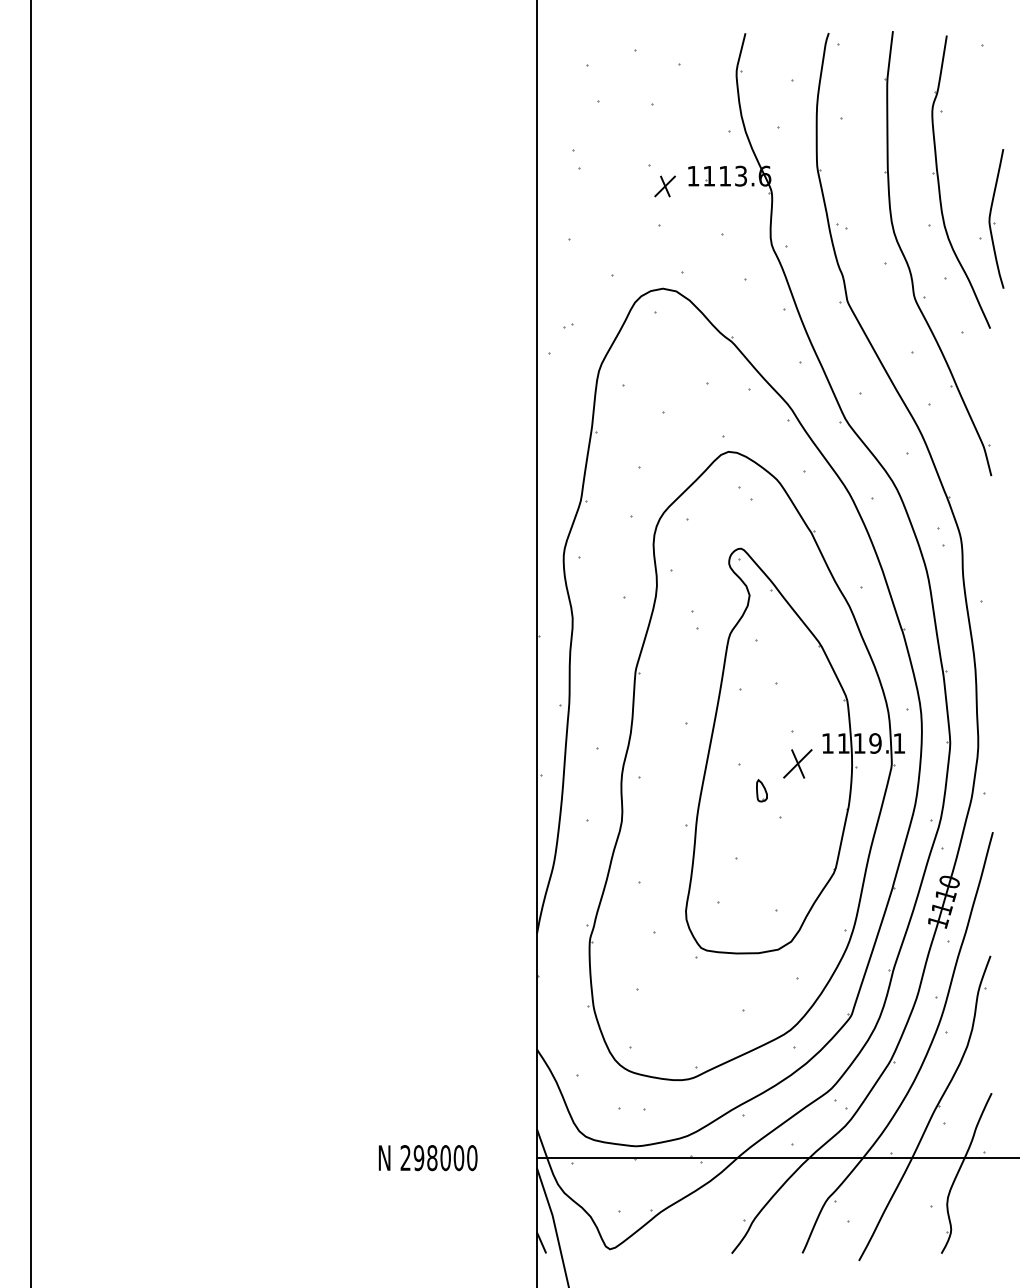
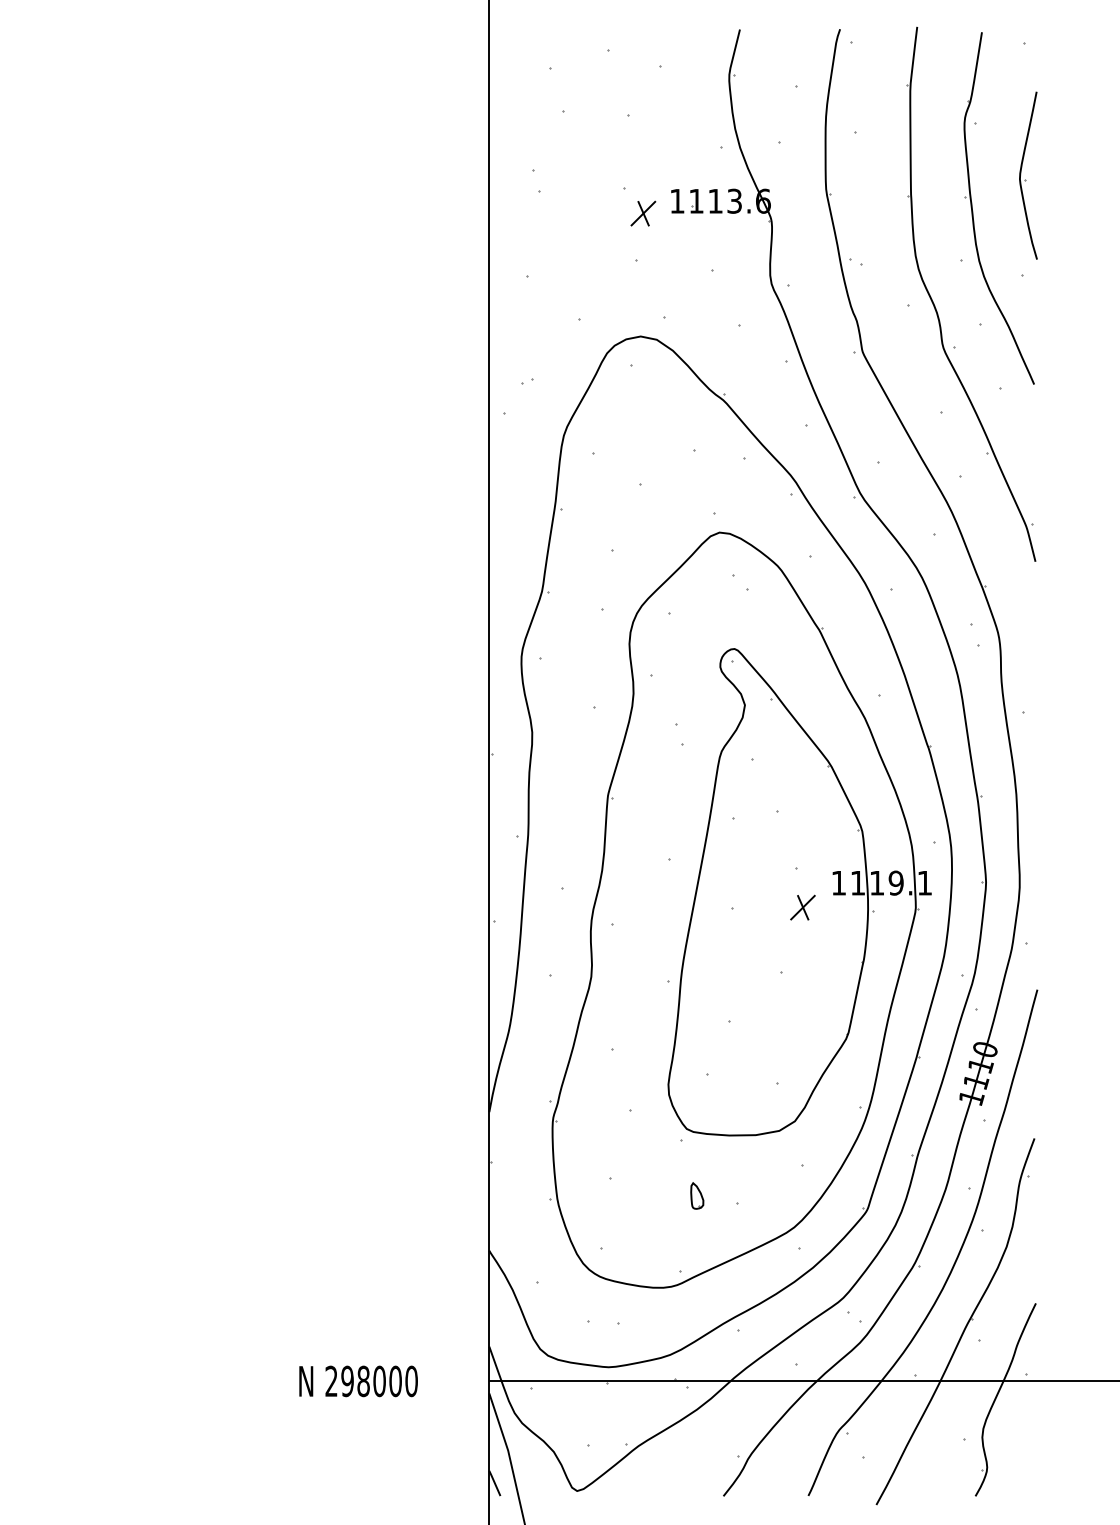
part: (996, 218) -> (1028, 175), moved
part: (797, 763) -> (802, 907), size x0.71
part: (761, 790) -> (696, 1195), moved

